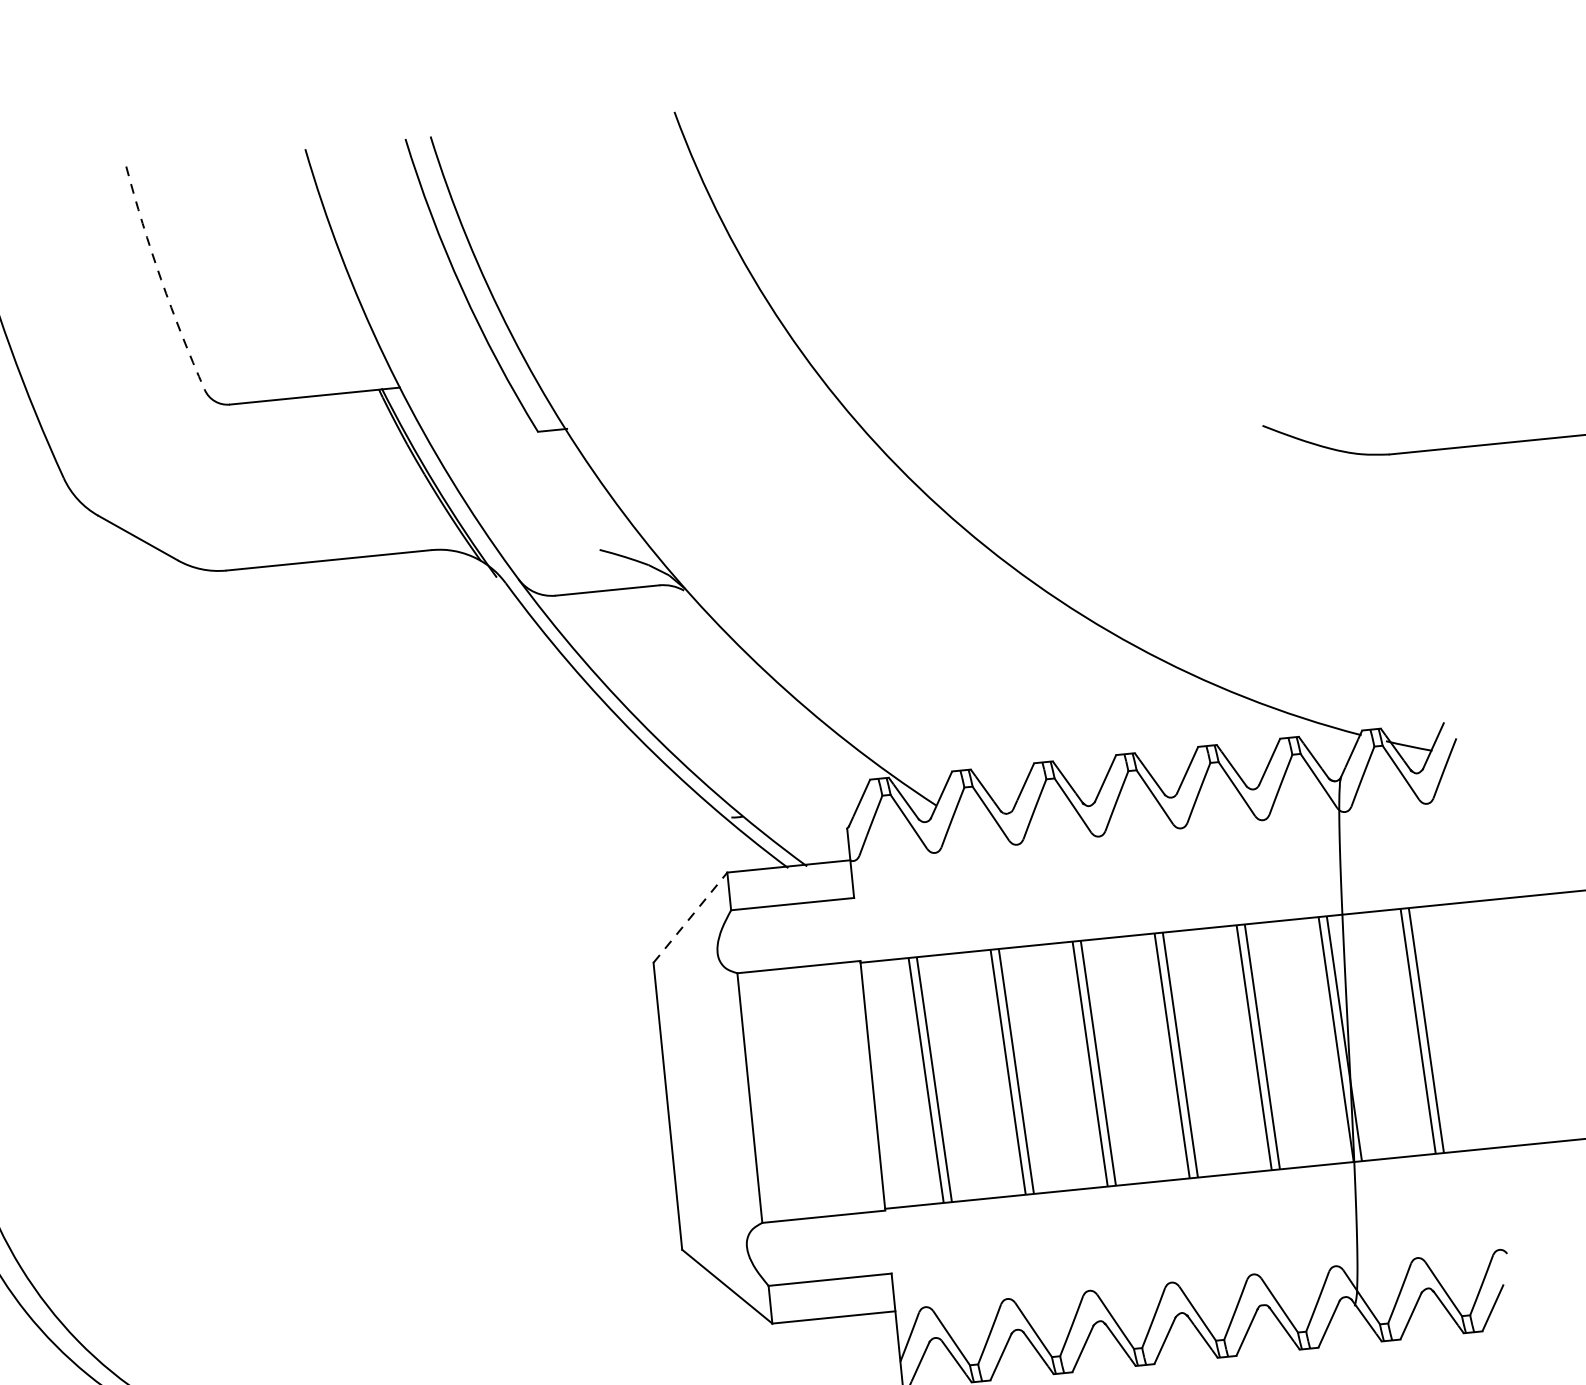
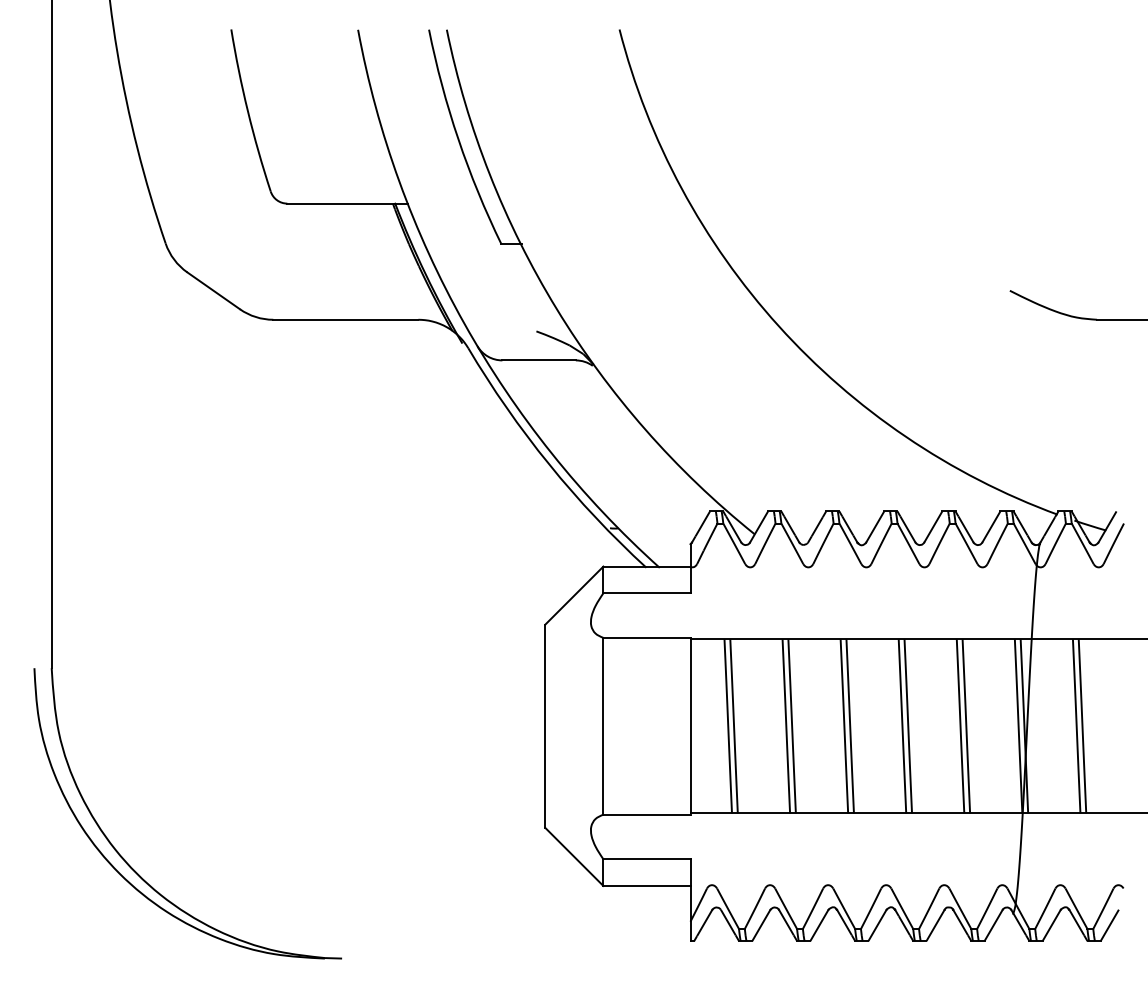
arc: (160, 280) -> (247, 111), dashed -> solid
line: (690, 917) -> (574, 595), dashed -> solid

